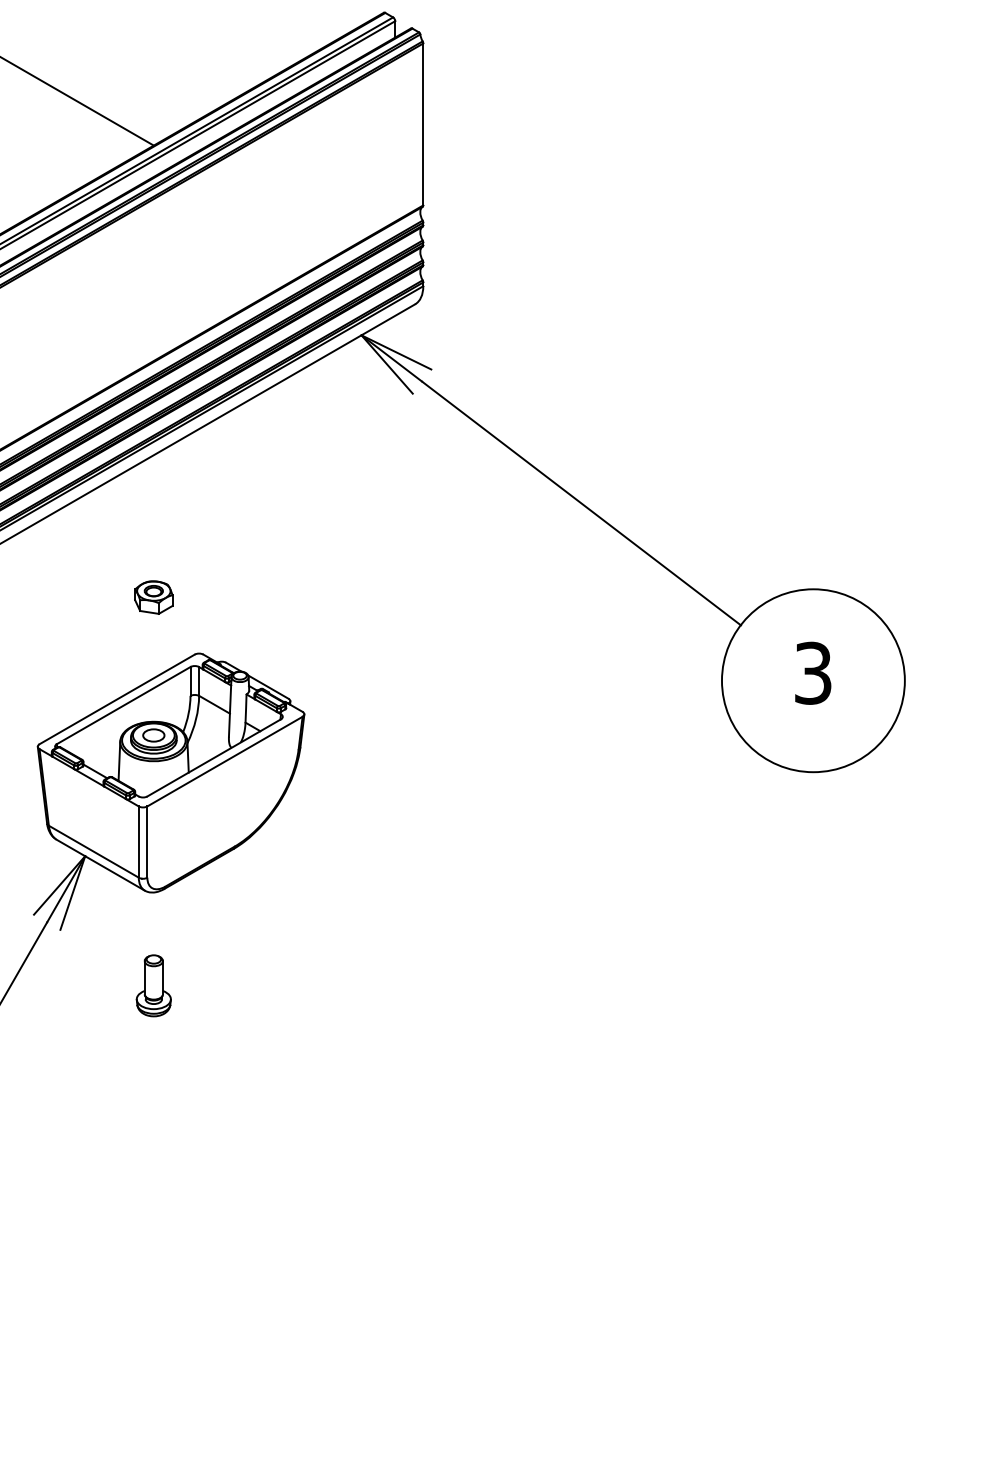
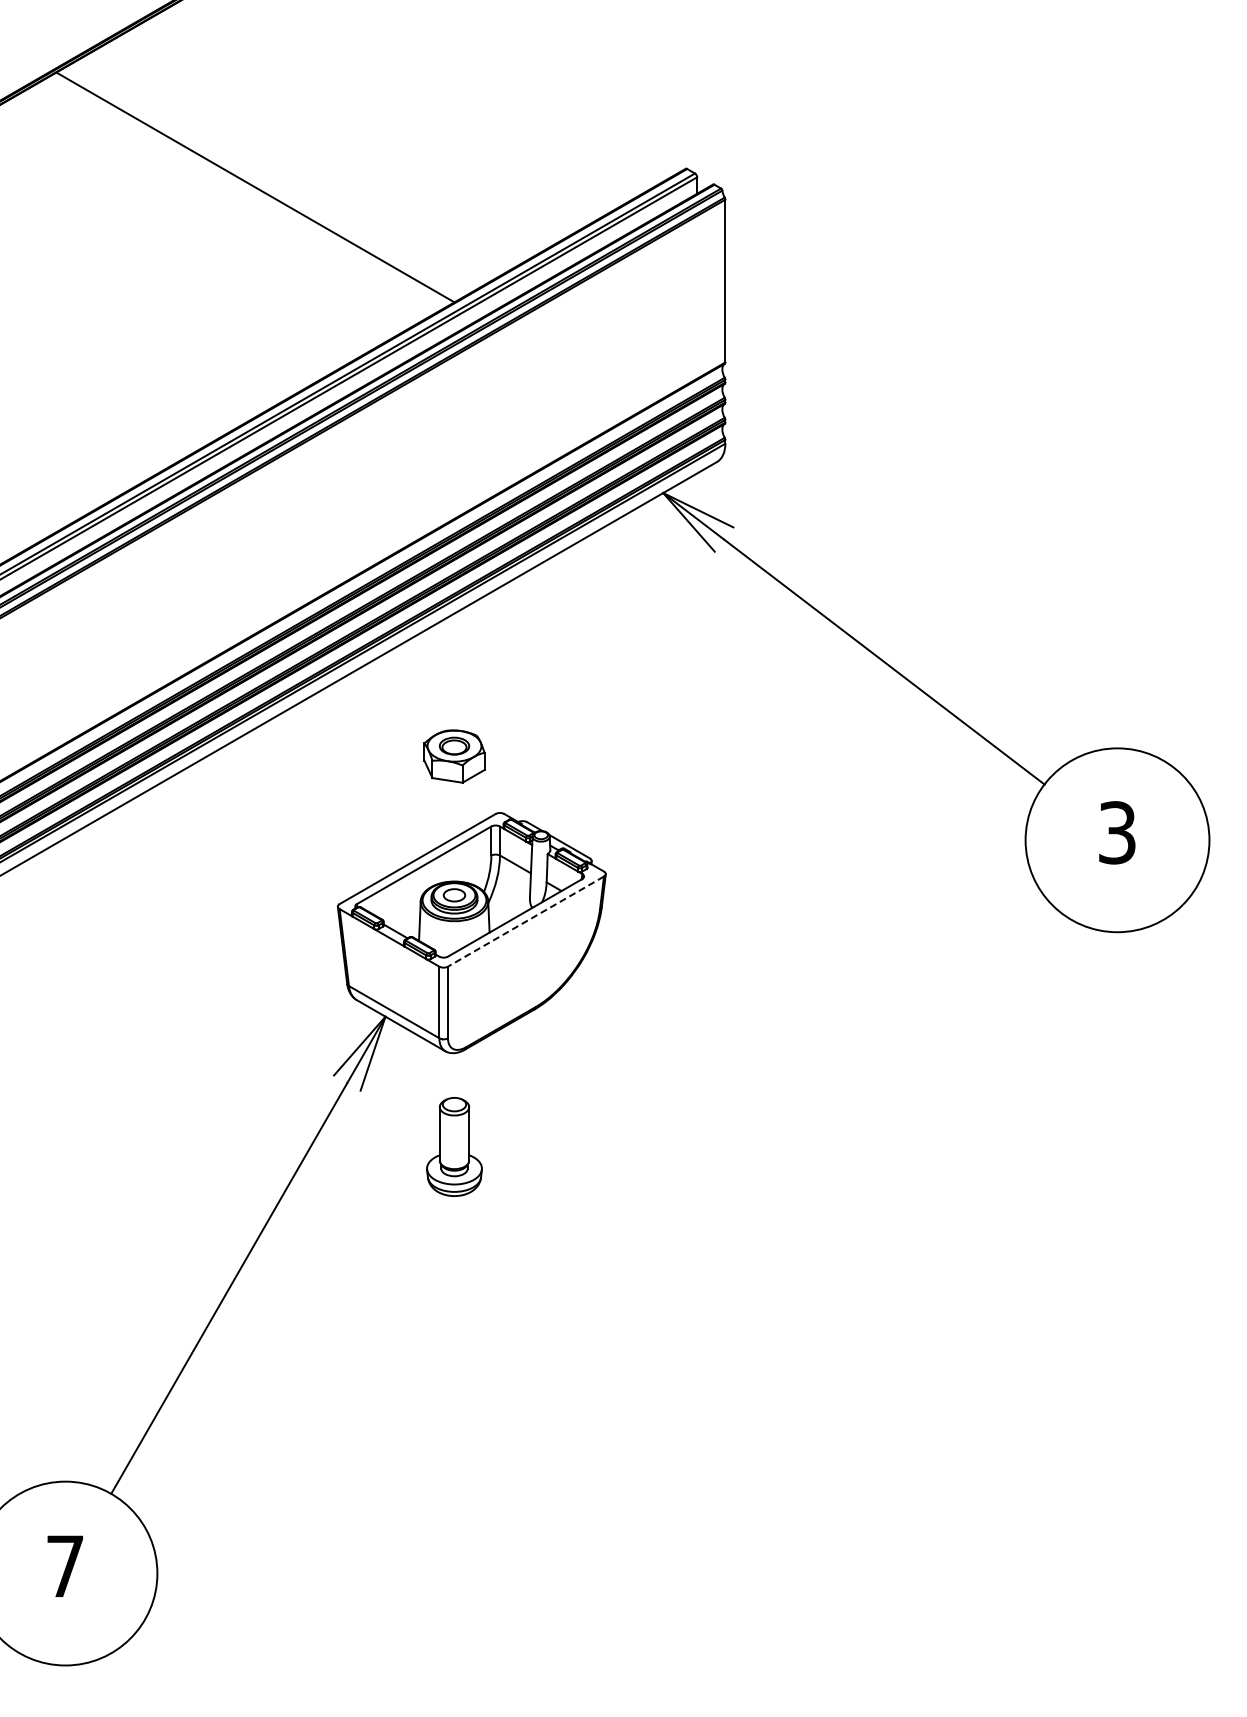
part: (153, 597) -> (454, 756), size x1.6
line: (224, 761) -> (525, 921), solid -> dashed
part: (153, 985) -> (454, 1146), size x1.6

